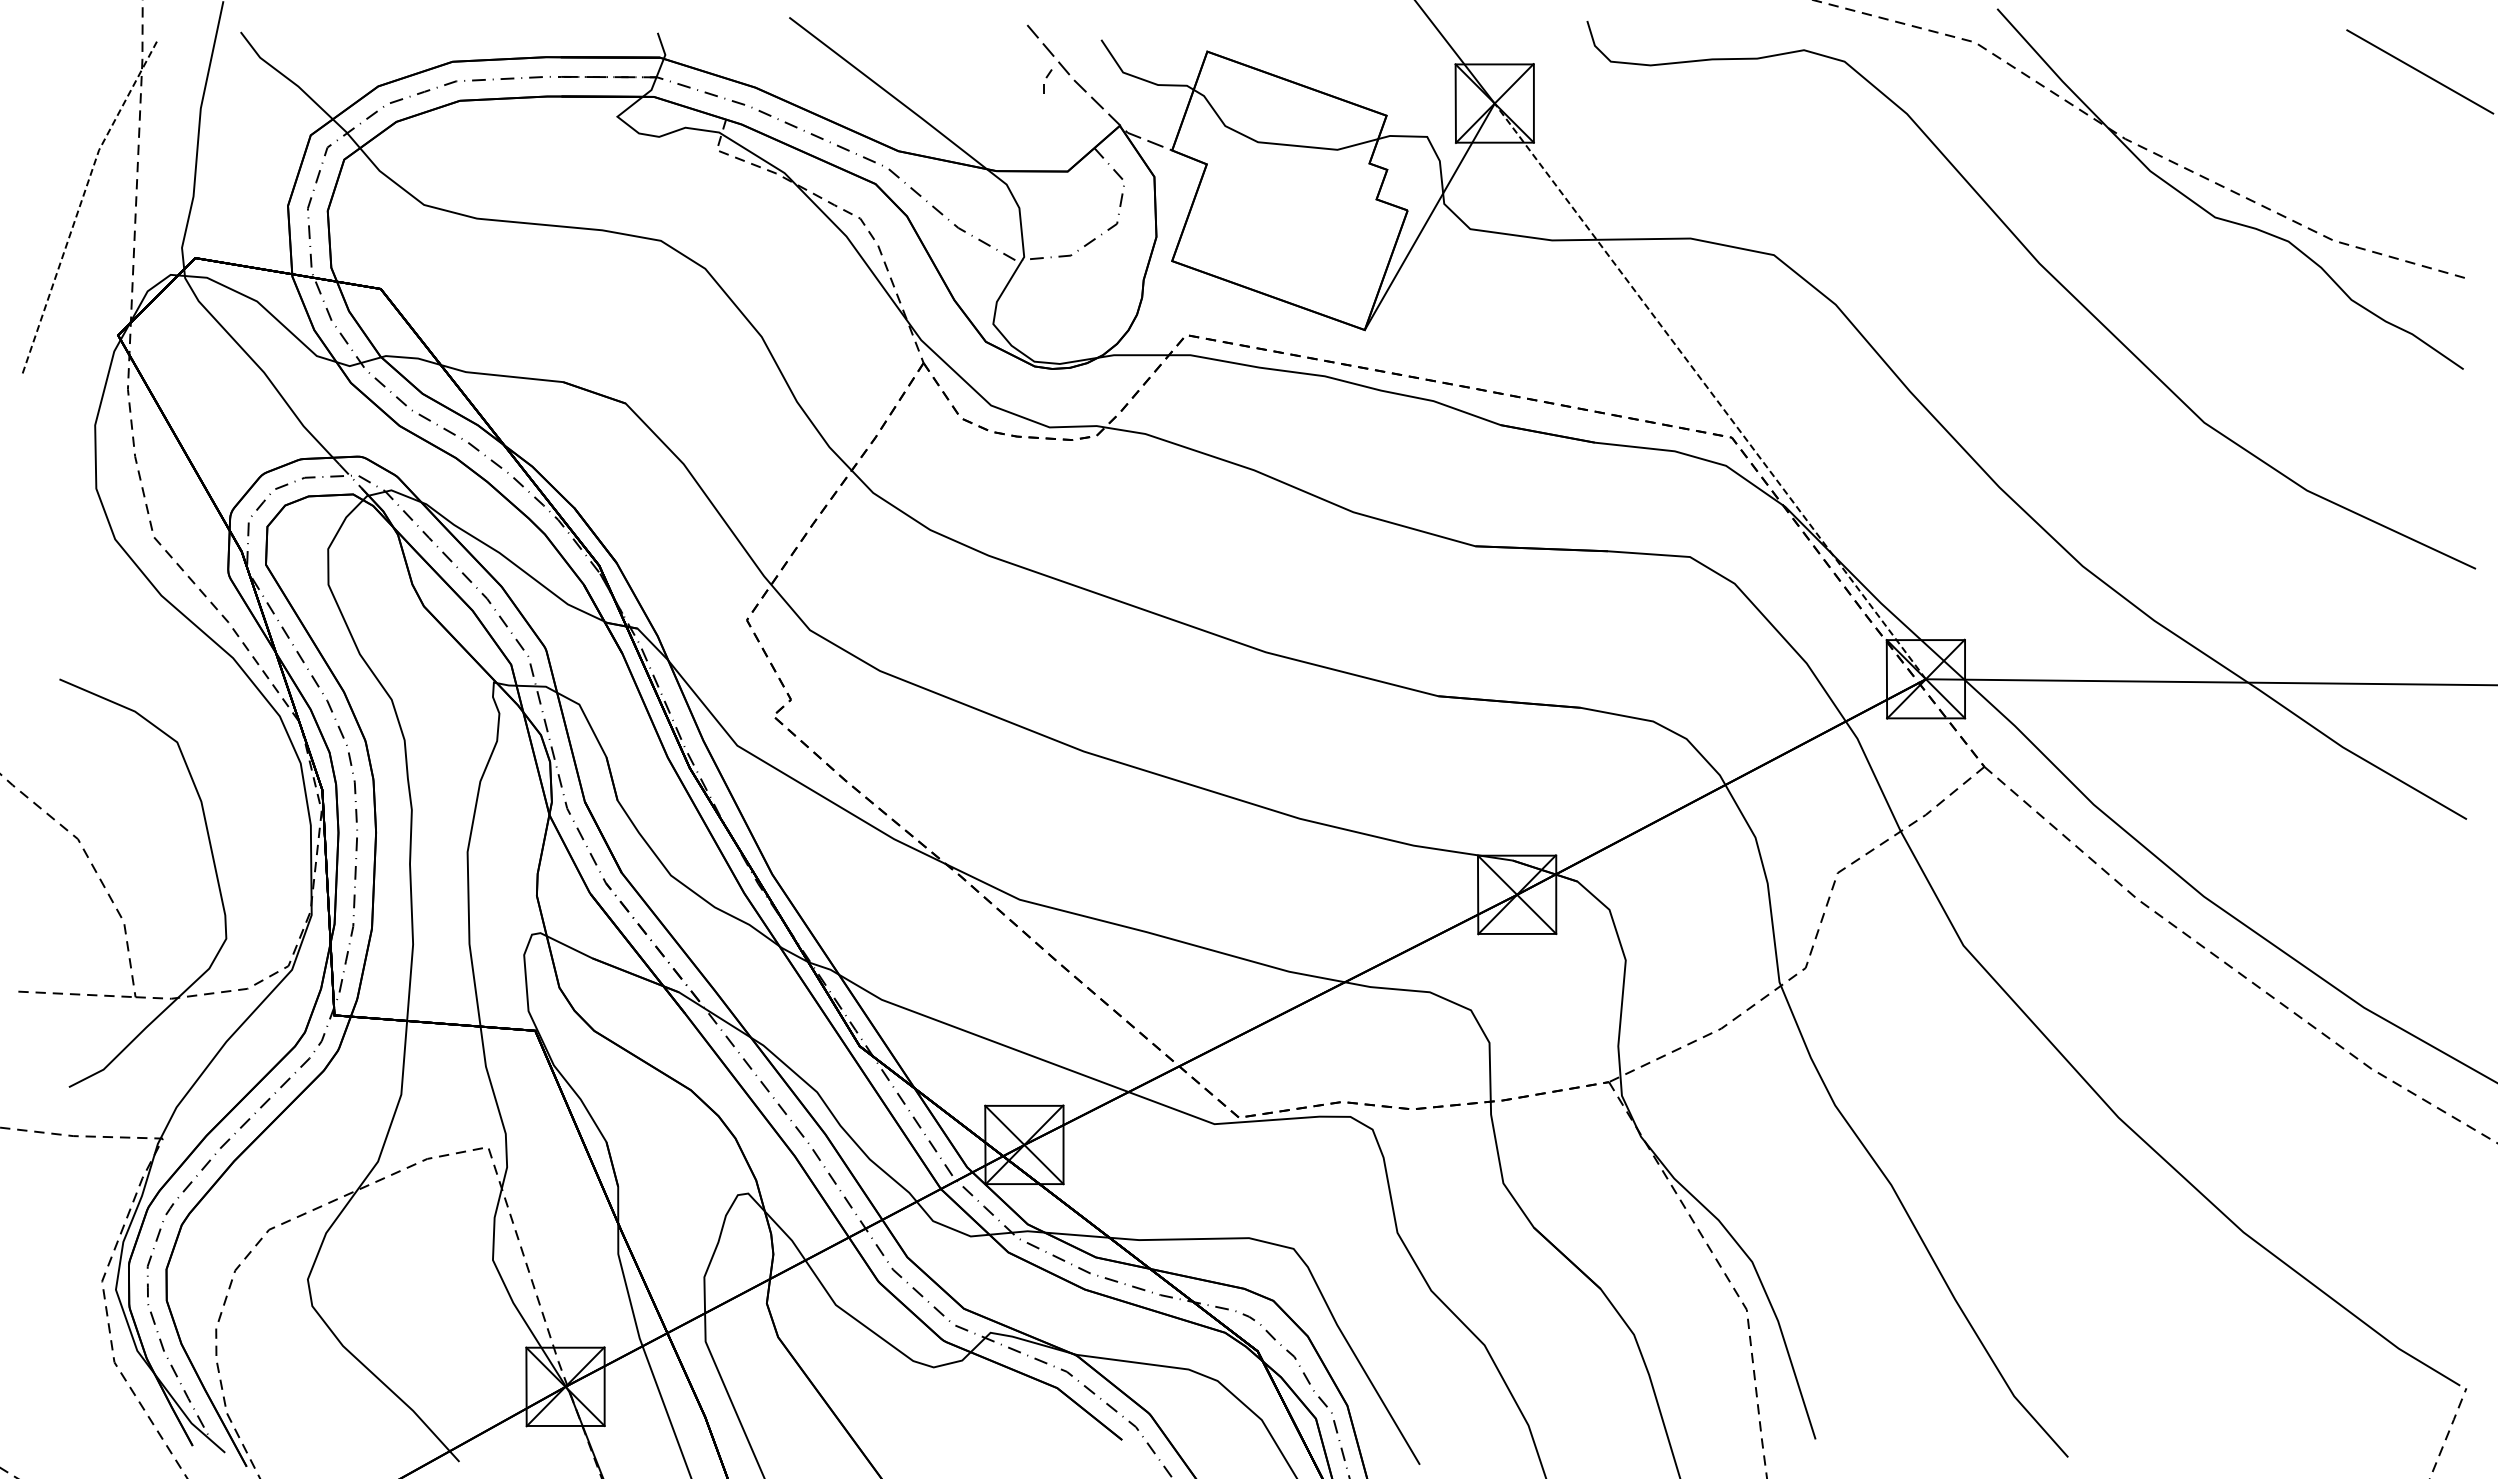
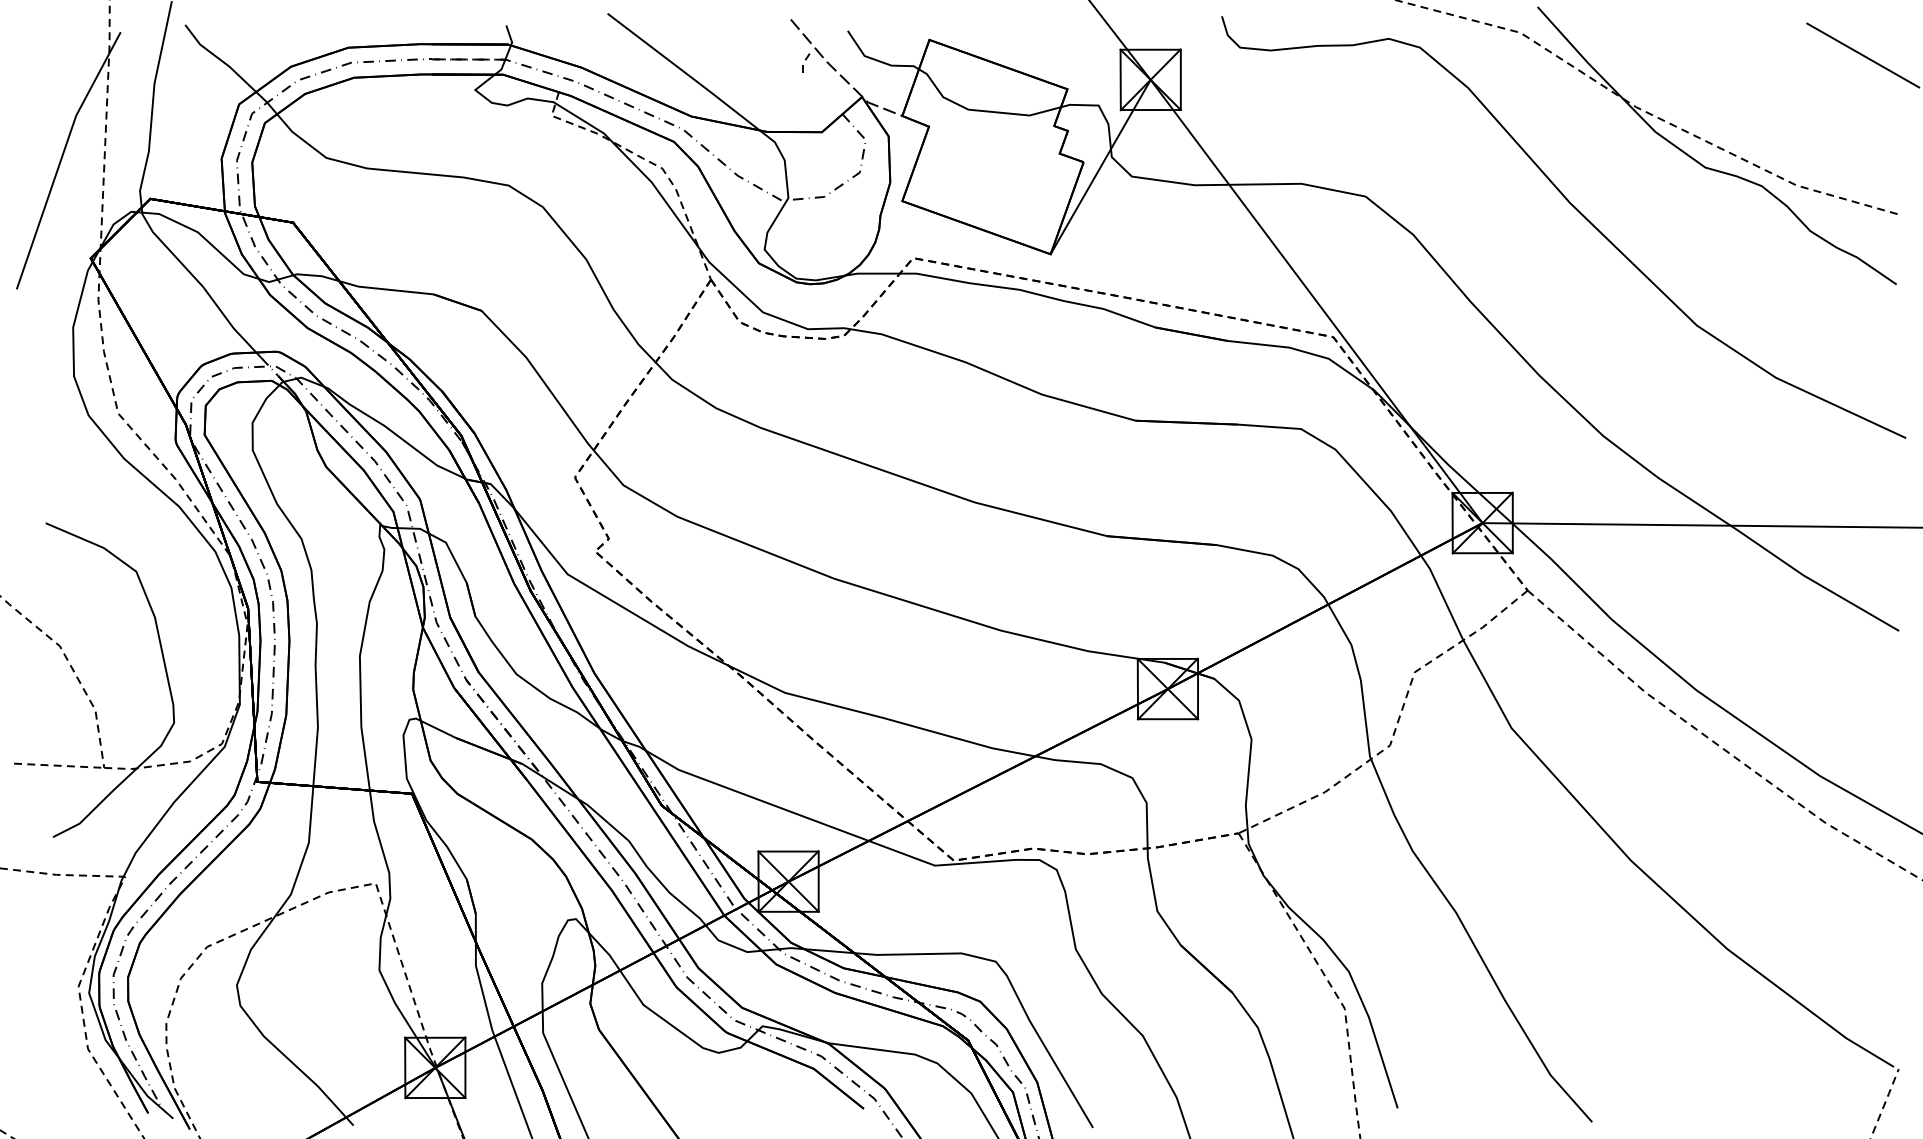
line: (80, 204) -> (61, 157), dashed -> solid
line: (1710, 391) -> (1316, 301), dashed -> solid

